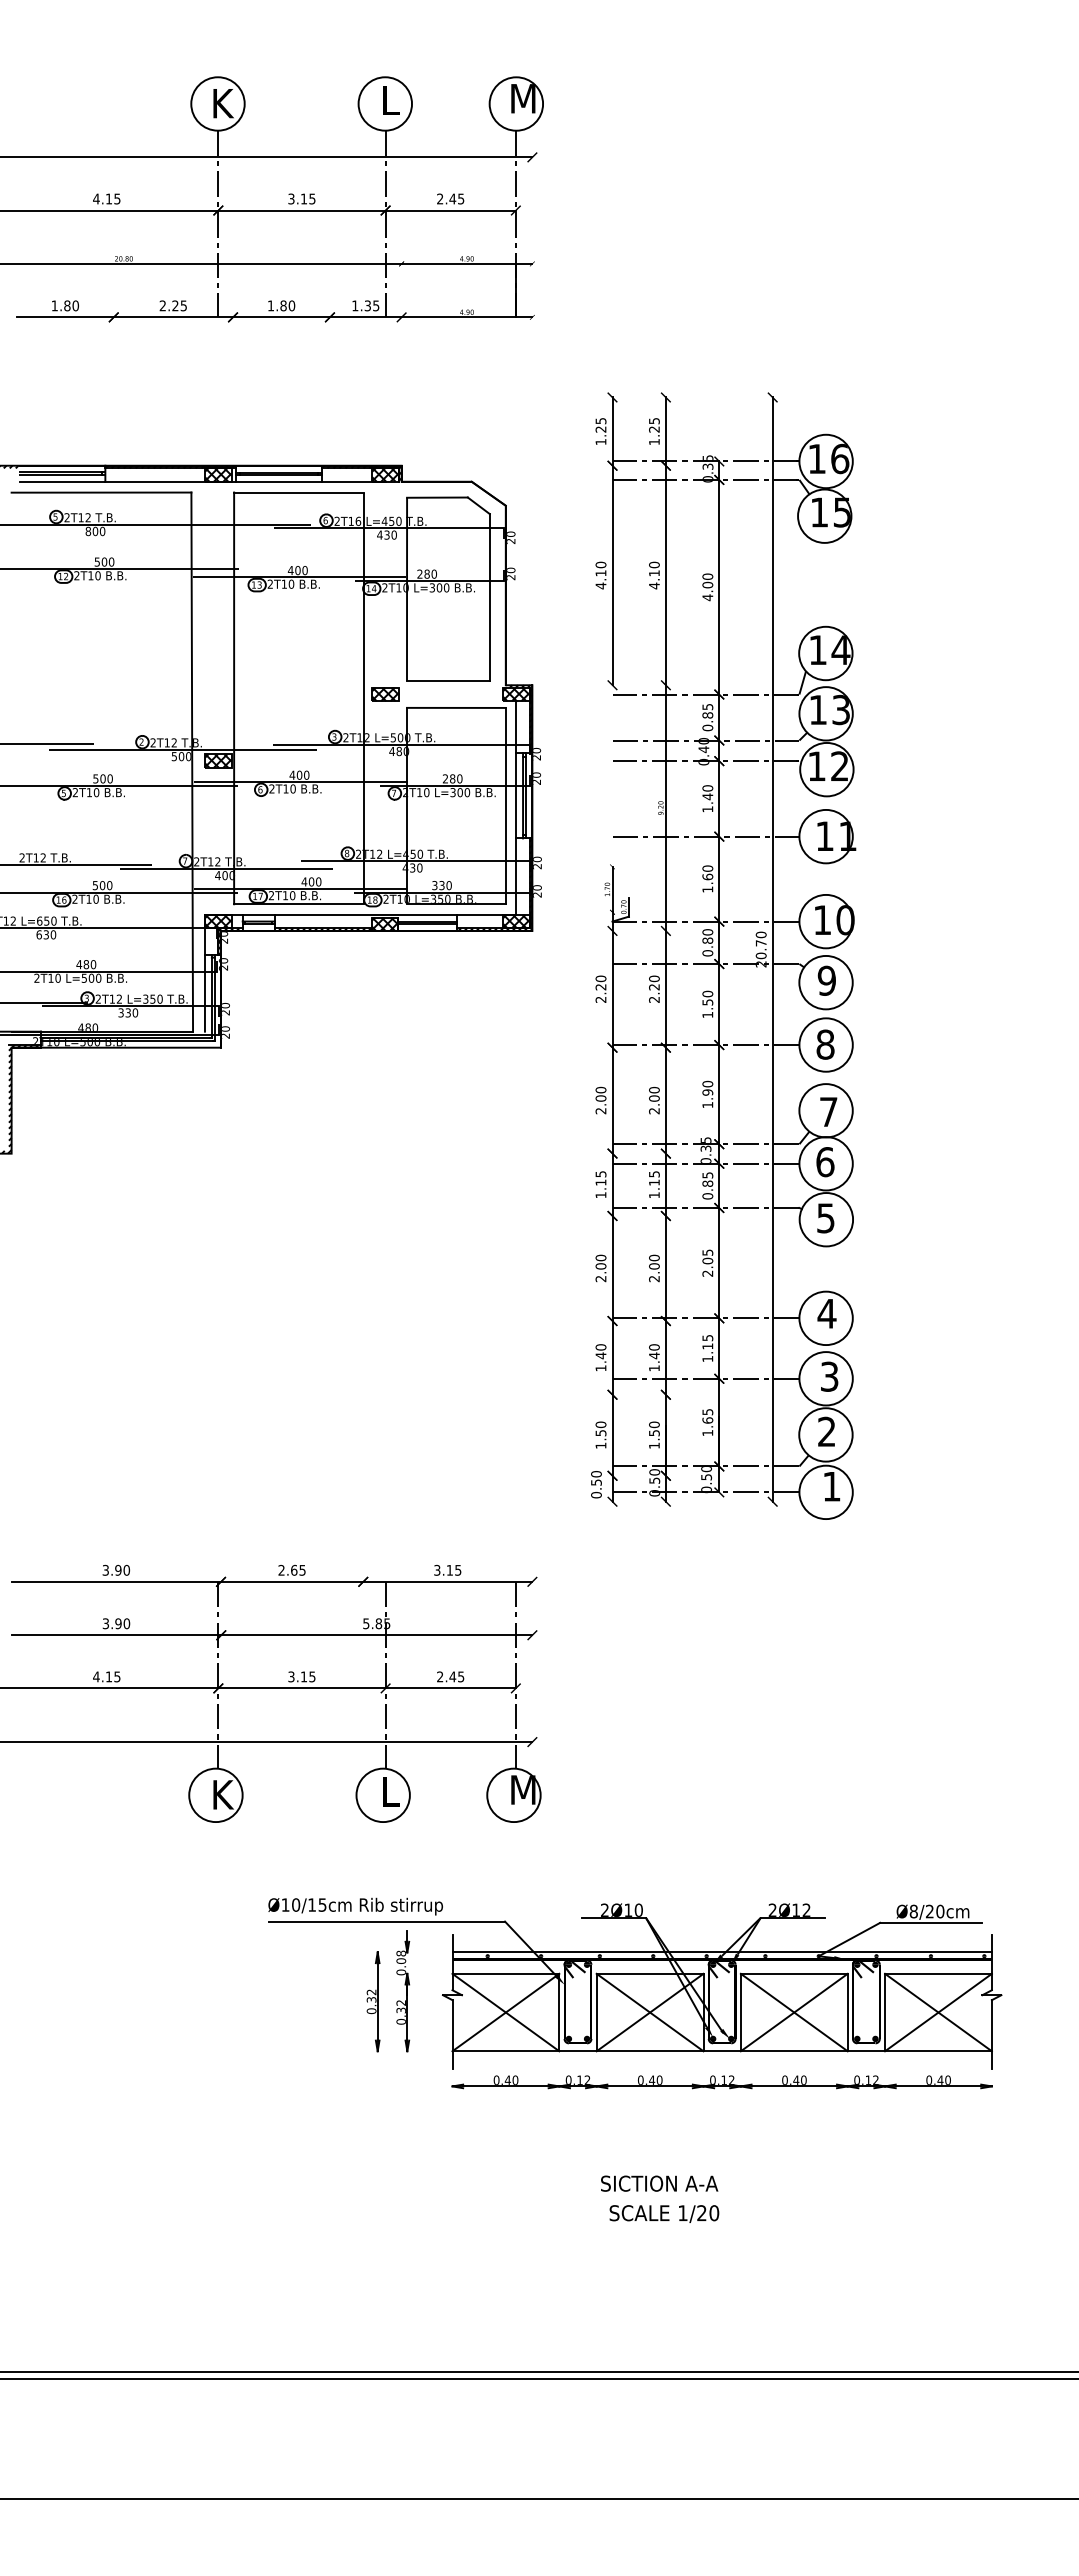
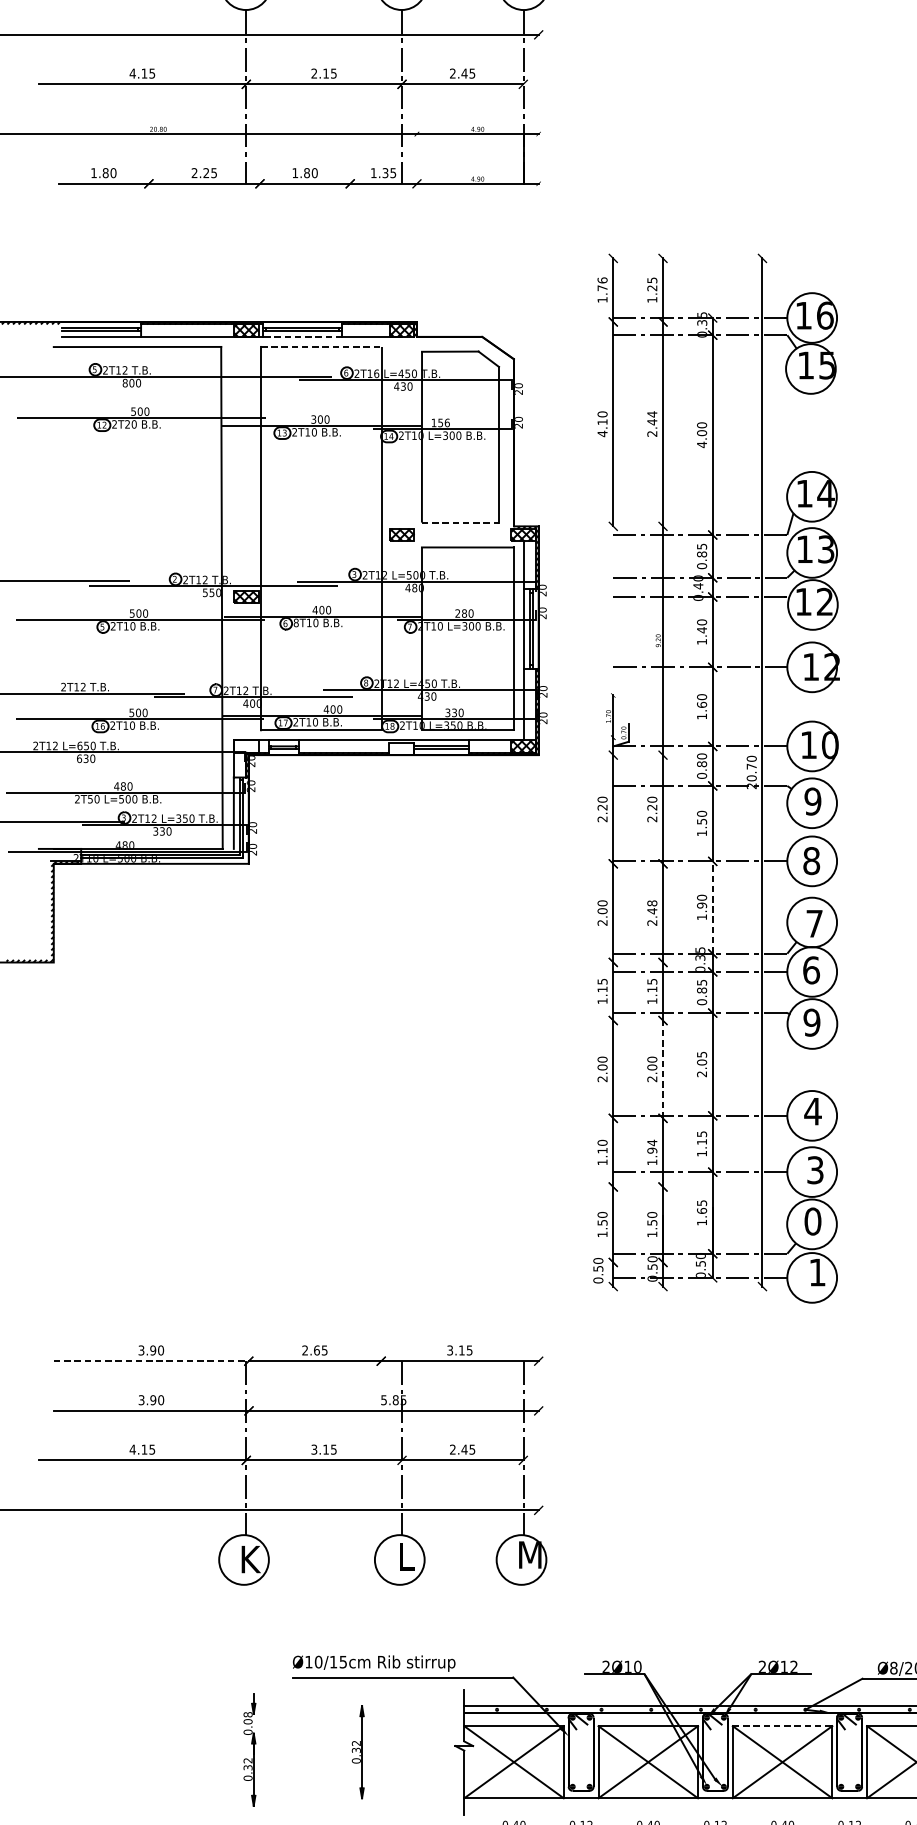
text: (291, 199) -> (314, 74), 3.15 -> 2.15
text: (600, 424) -> (602, 283), 1.25 -> 1.76
line: (278, 481) -> (302, 336), solid -> dashed
line: (299, 492) -> (321, 346), solid -> dashed
text: (290, 570) -> (313, 419), 400 -> 300
text: (427, 573) -> (441, 422), 280 -> 156
text: (90, 575) -> (127, 424), 2T10 -> 2T20
text: (654, 575) -> (652, 424), 4.10 -> 2.44
line: (448, 681) -> (460, 522), solid -> dashed
text: (181, 756) -> (211, 592), 500 -> 550
text: (271, 788) -> (295, 622), 2T10 -> 8T10
text: (847, 835) -> (832, 666), 11 -> 12
hatch: (218, 921) -> (246, 746), removed
hatch: (384, 923) -> (400, 748), removed
text: (50, 977) -> (90, 798), 2T10 -> 2T50
text: (654, 1094) -> (652, 907), 2.00 -> 2.48
line: (719, 1094) -> (712, 907), solid -> dashed
text: (825, 1218) -> (811, 1022), 5 -> 9
line: (665, 1268) -> (662, 1069), solid -> dashed
text: (654, 1351) -> (652, 1146), 1.40 -> 1.94
text: (600, 1355) -> (602, 1150), 1.40 -> 1.10
text: (827, 1431) -> (813, 1221), 2 -> 0
line: (116, 1581) -> (151, 1360), solid -> dashed
line: (794, 1973) -> (782, 1725), solid -> dashed
part: (403, 1991) -> (250, 1750), moved
part: (373, 2001) -> (358, 1751), moved

